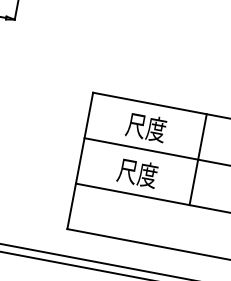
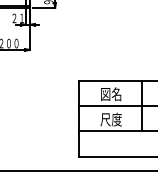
text: (144, 127) -> (110, 94), 尺度 -> 図名

